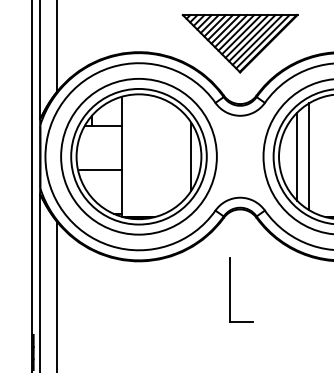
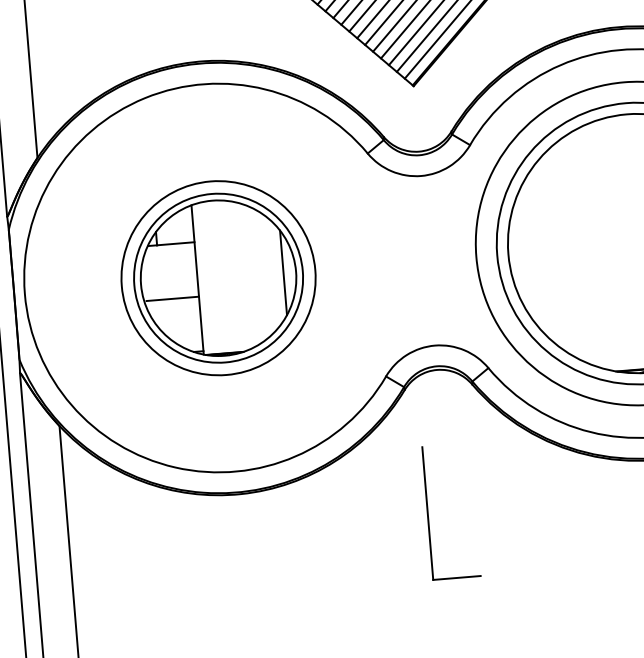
part: (138, 156) -> (217, 277), size x0.6
line: (296, 156) -> (544, 250), removed
line: (309, 156) -> (571, 248), removed
part: (230, 289) -> (428, 512), moved

